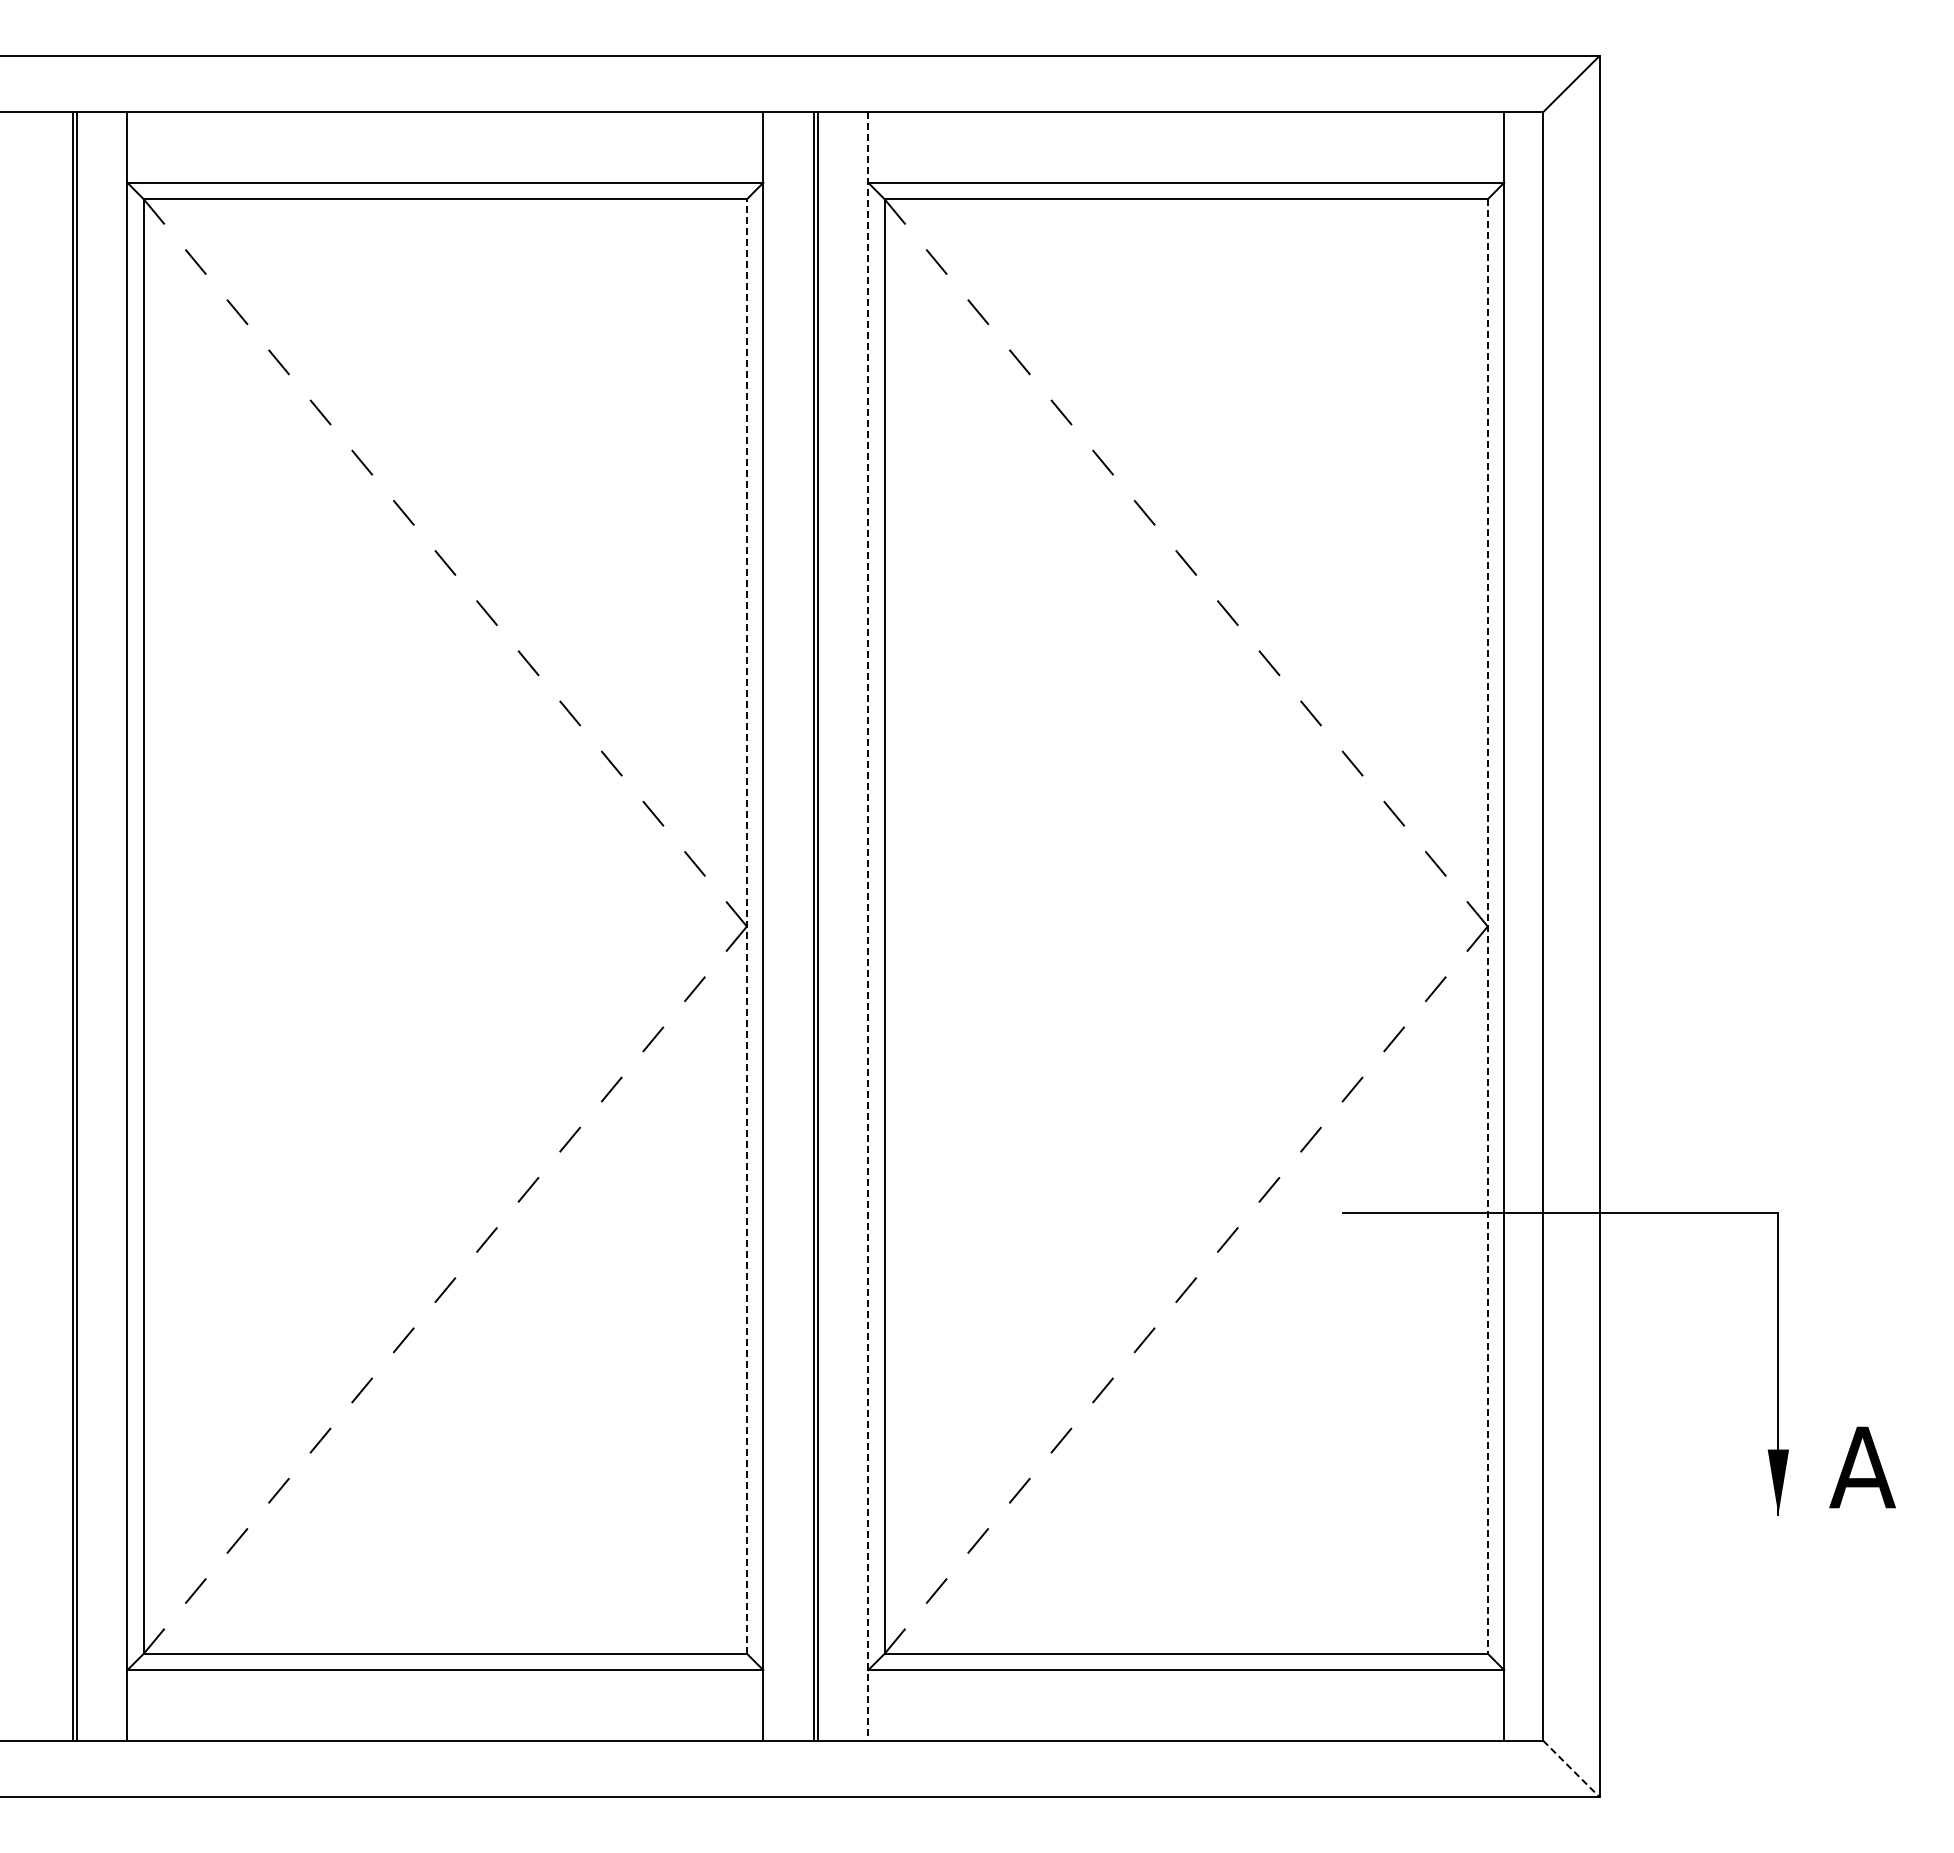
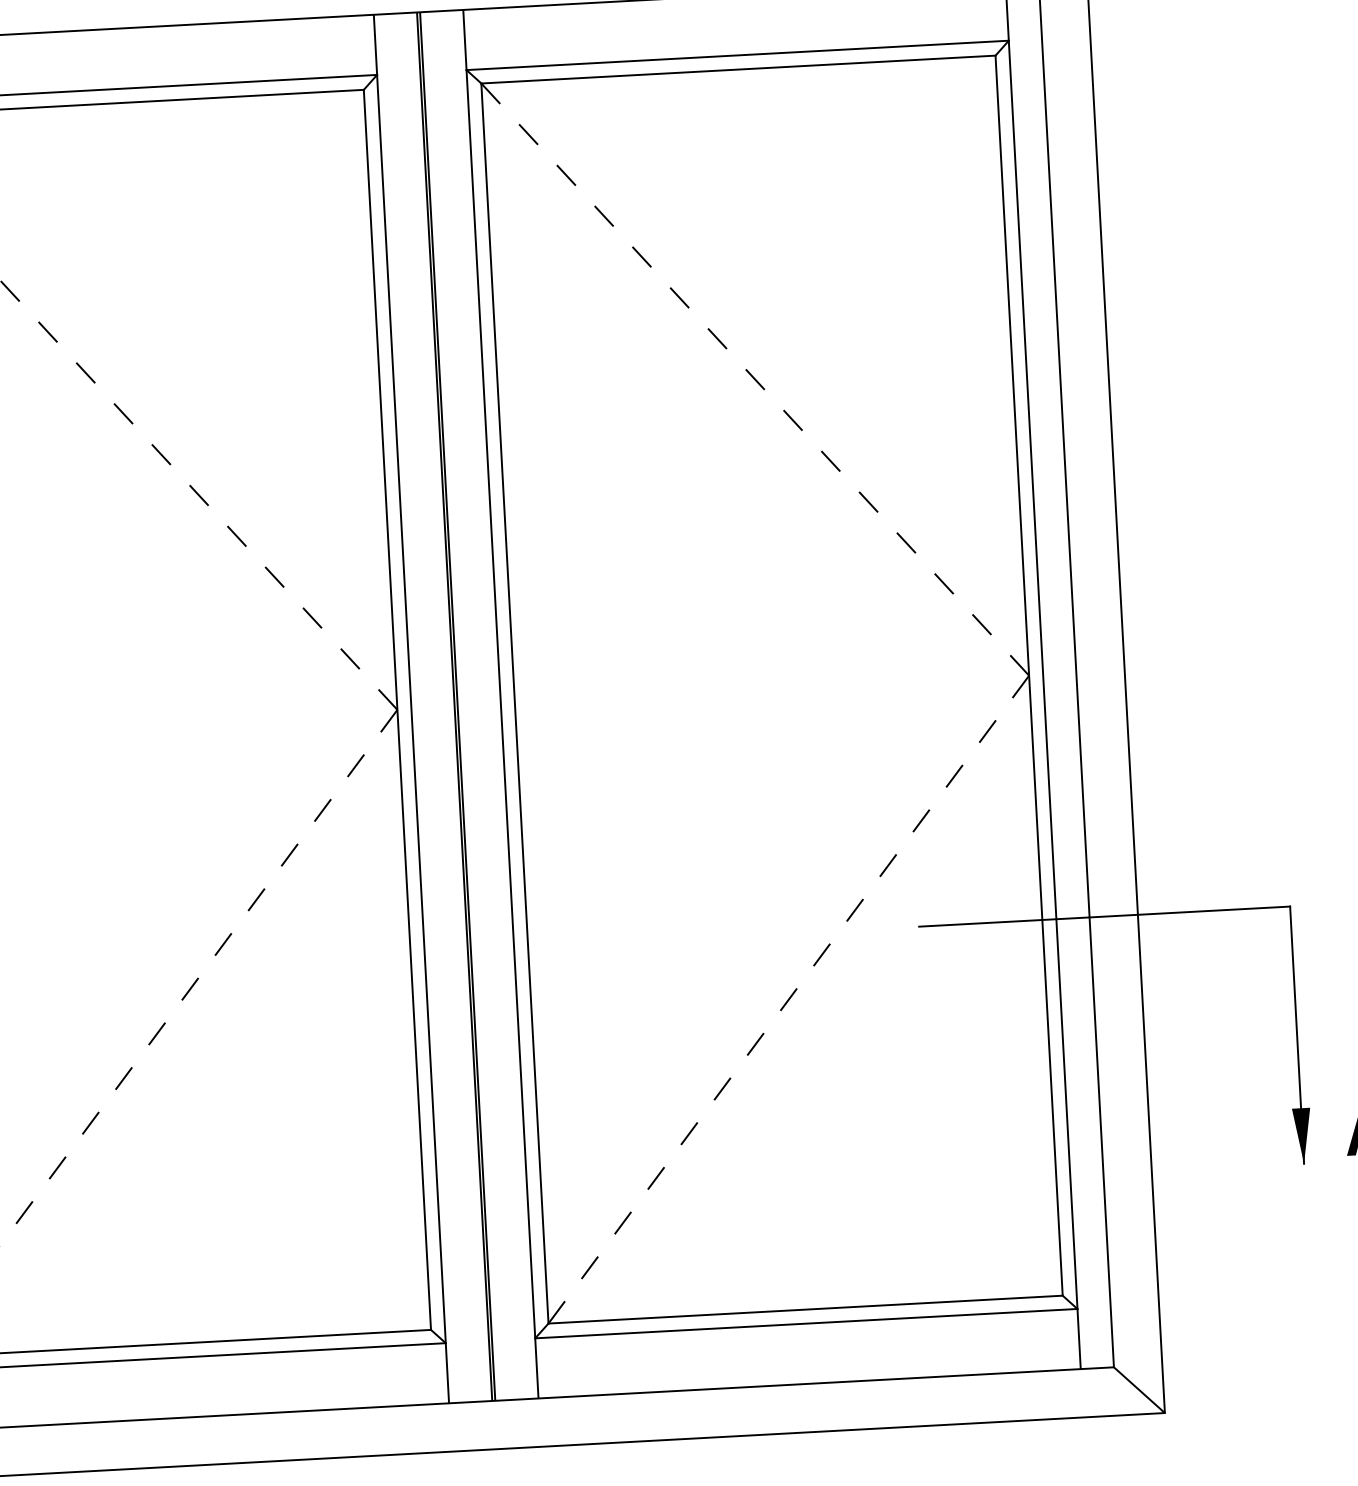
line: (746, 926) -> (397, 709), dashed -> solid
line: (868, 926) -> (501, 704), dashed -> solid
line: (1487, 927) -> (1028, 676), dashed -> solid
line: (1571, 1769) -> (1139, 1390), dashed -> solid

